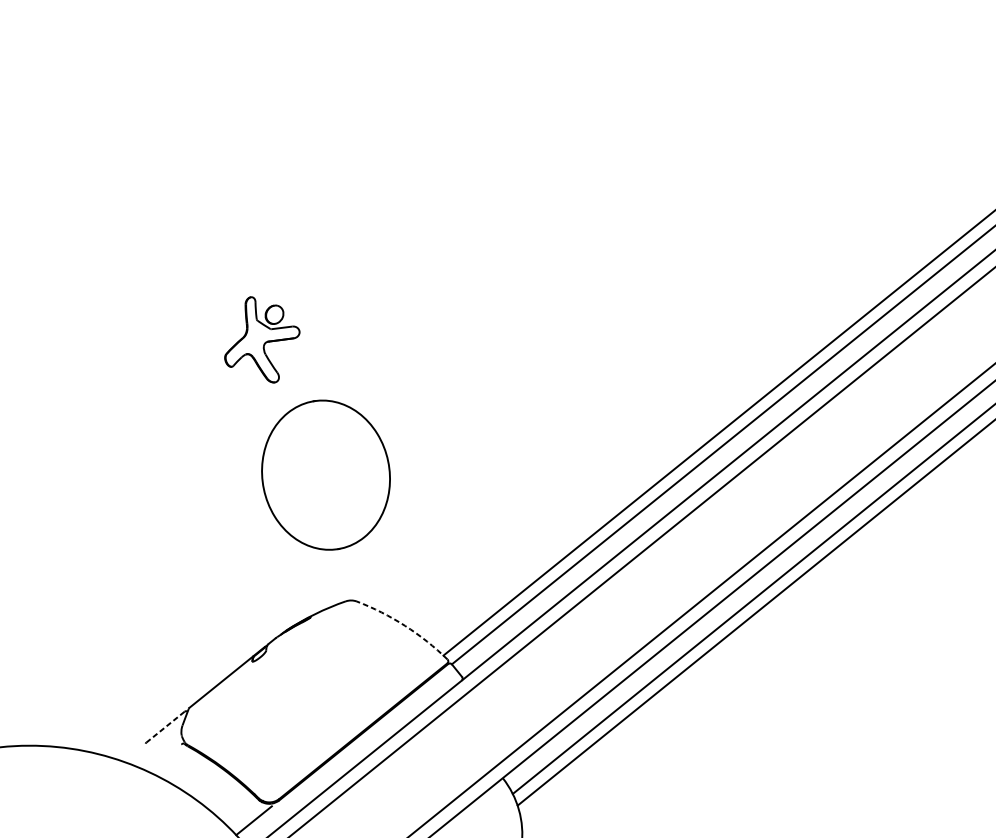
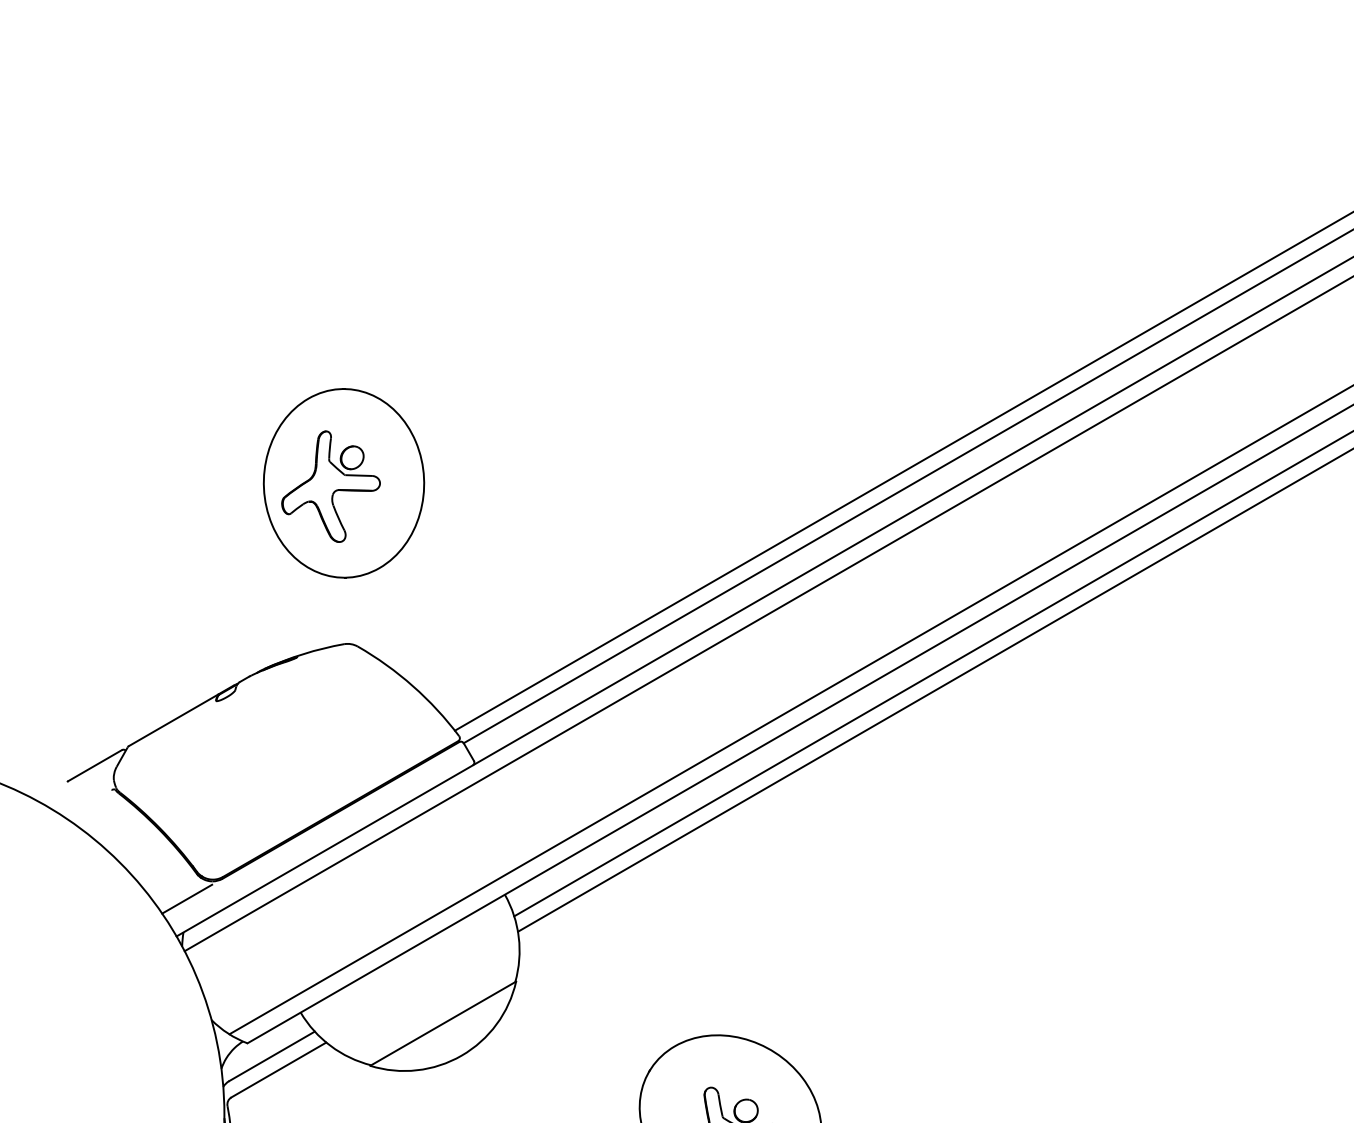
part: (261, 339) -> (330, 486), moved
arc: (405, 626) -> (413, 686), dashed -> solid
line: (165, 727) -> (95, 765), dashed -> solid

